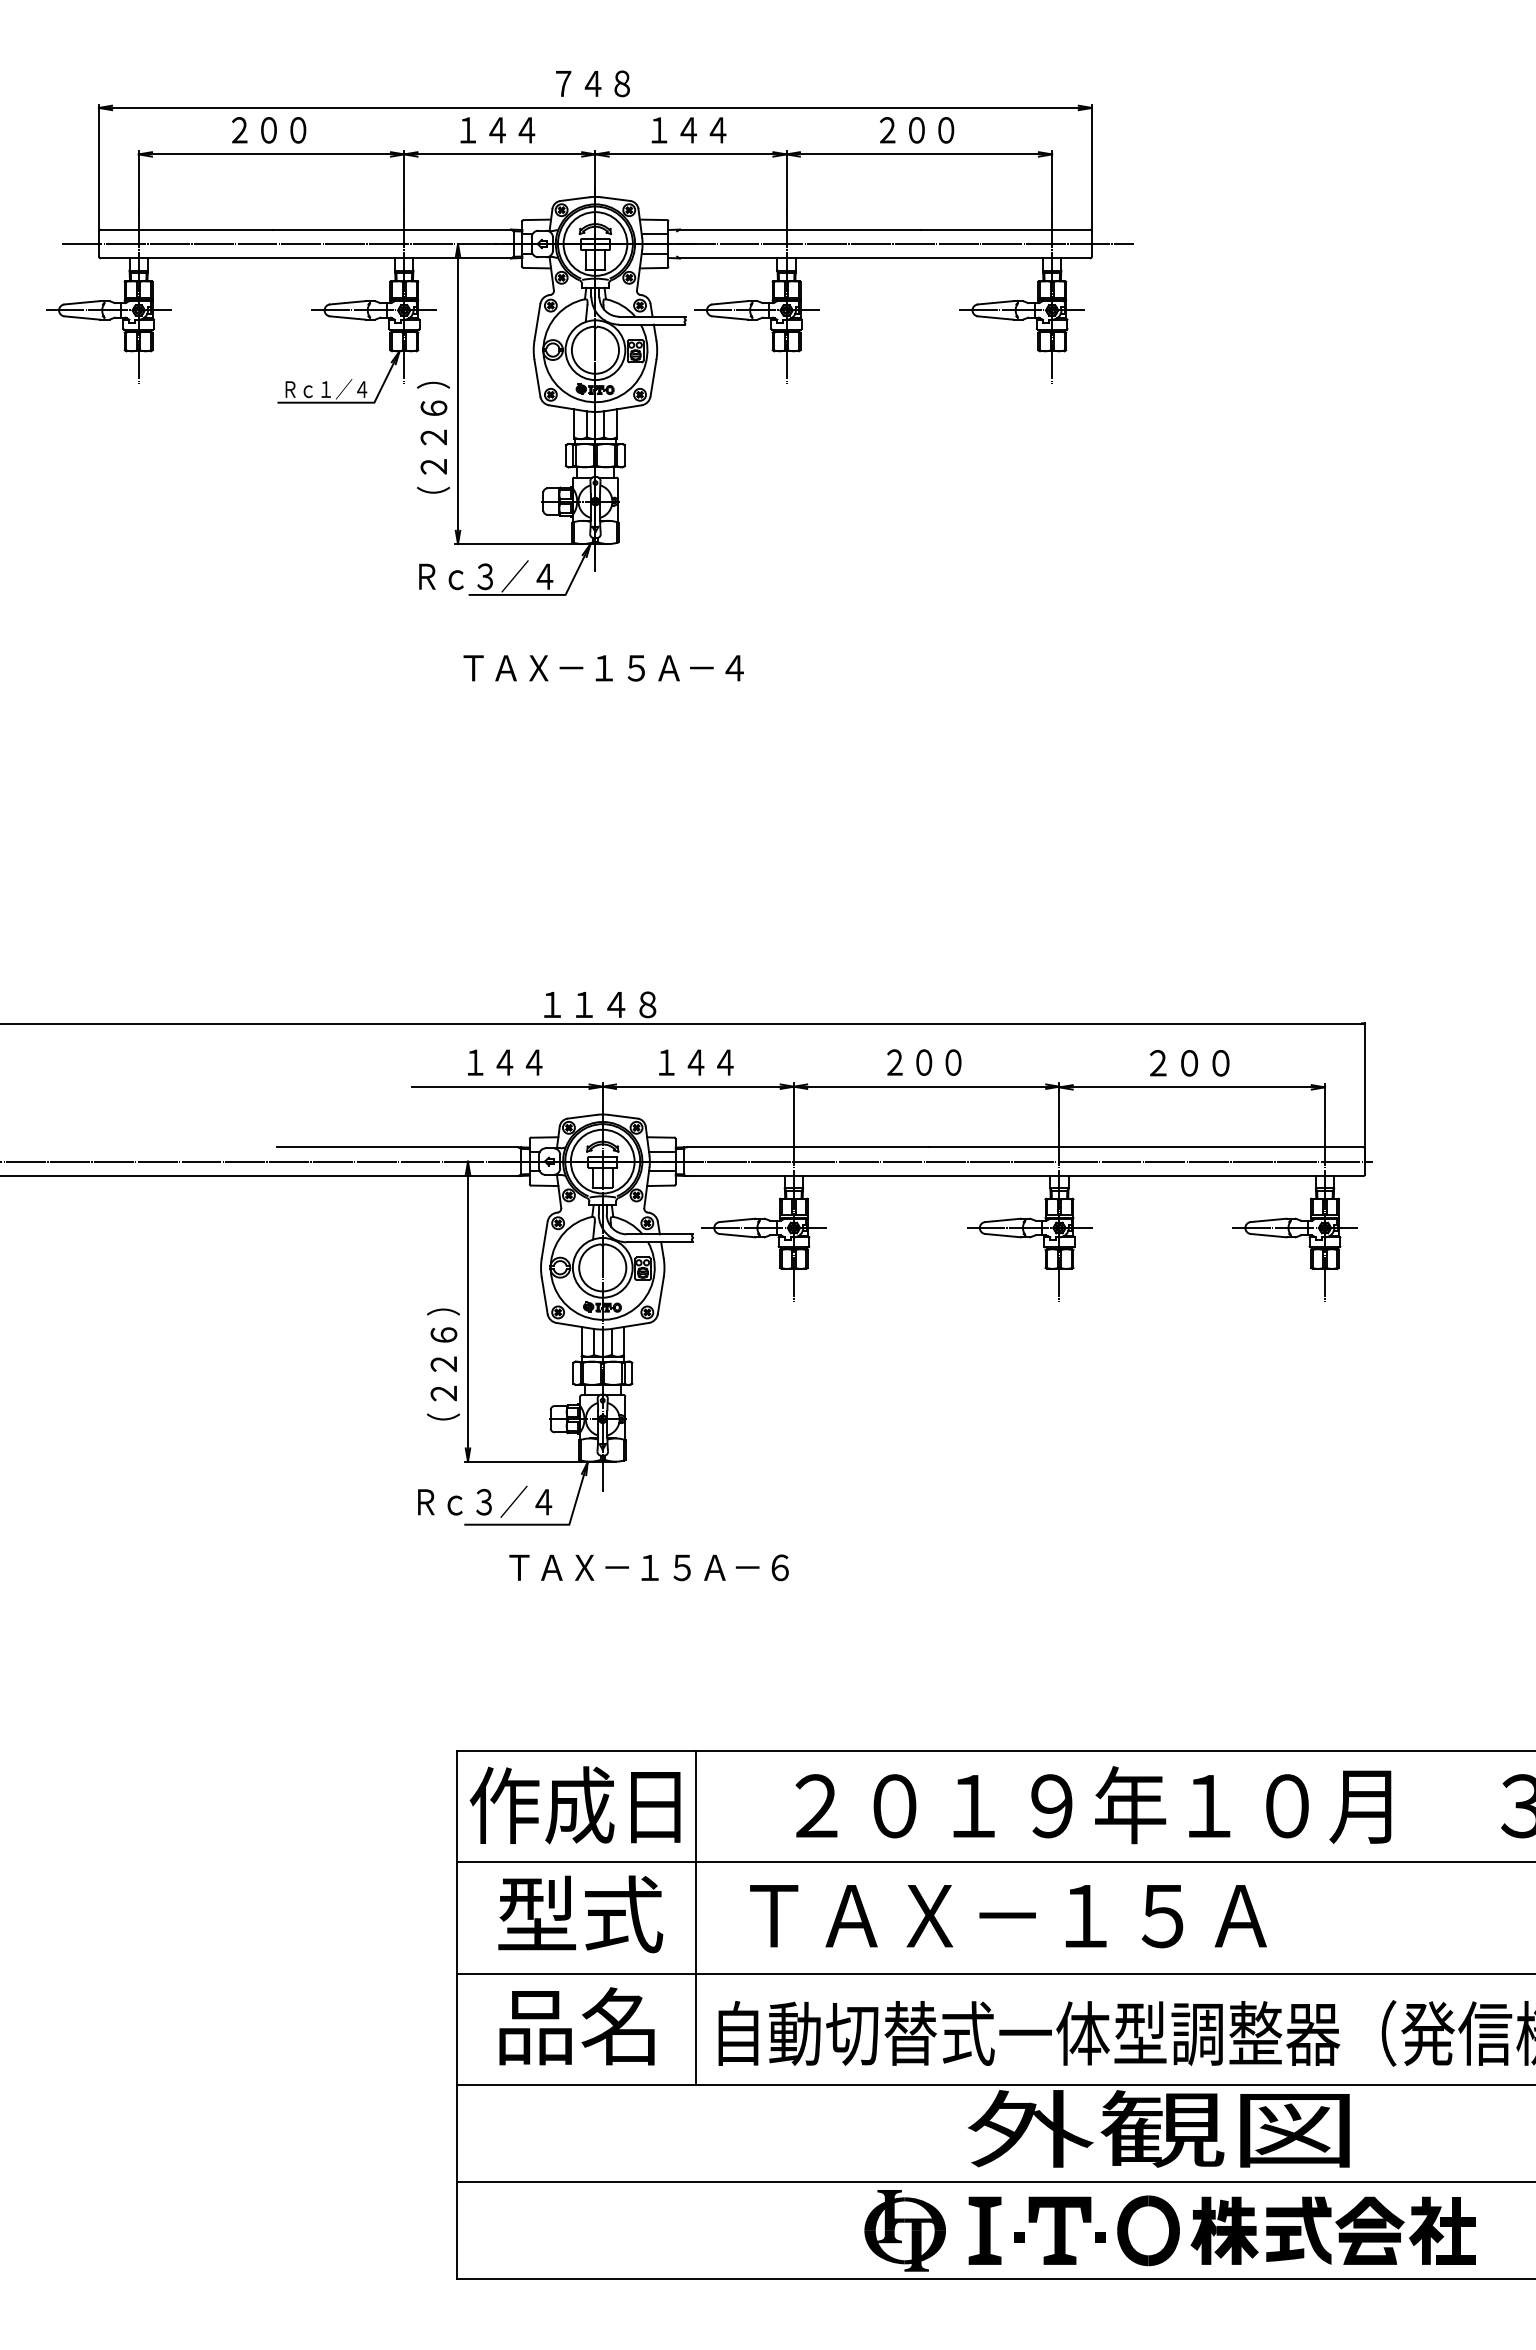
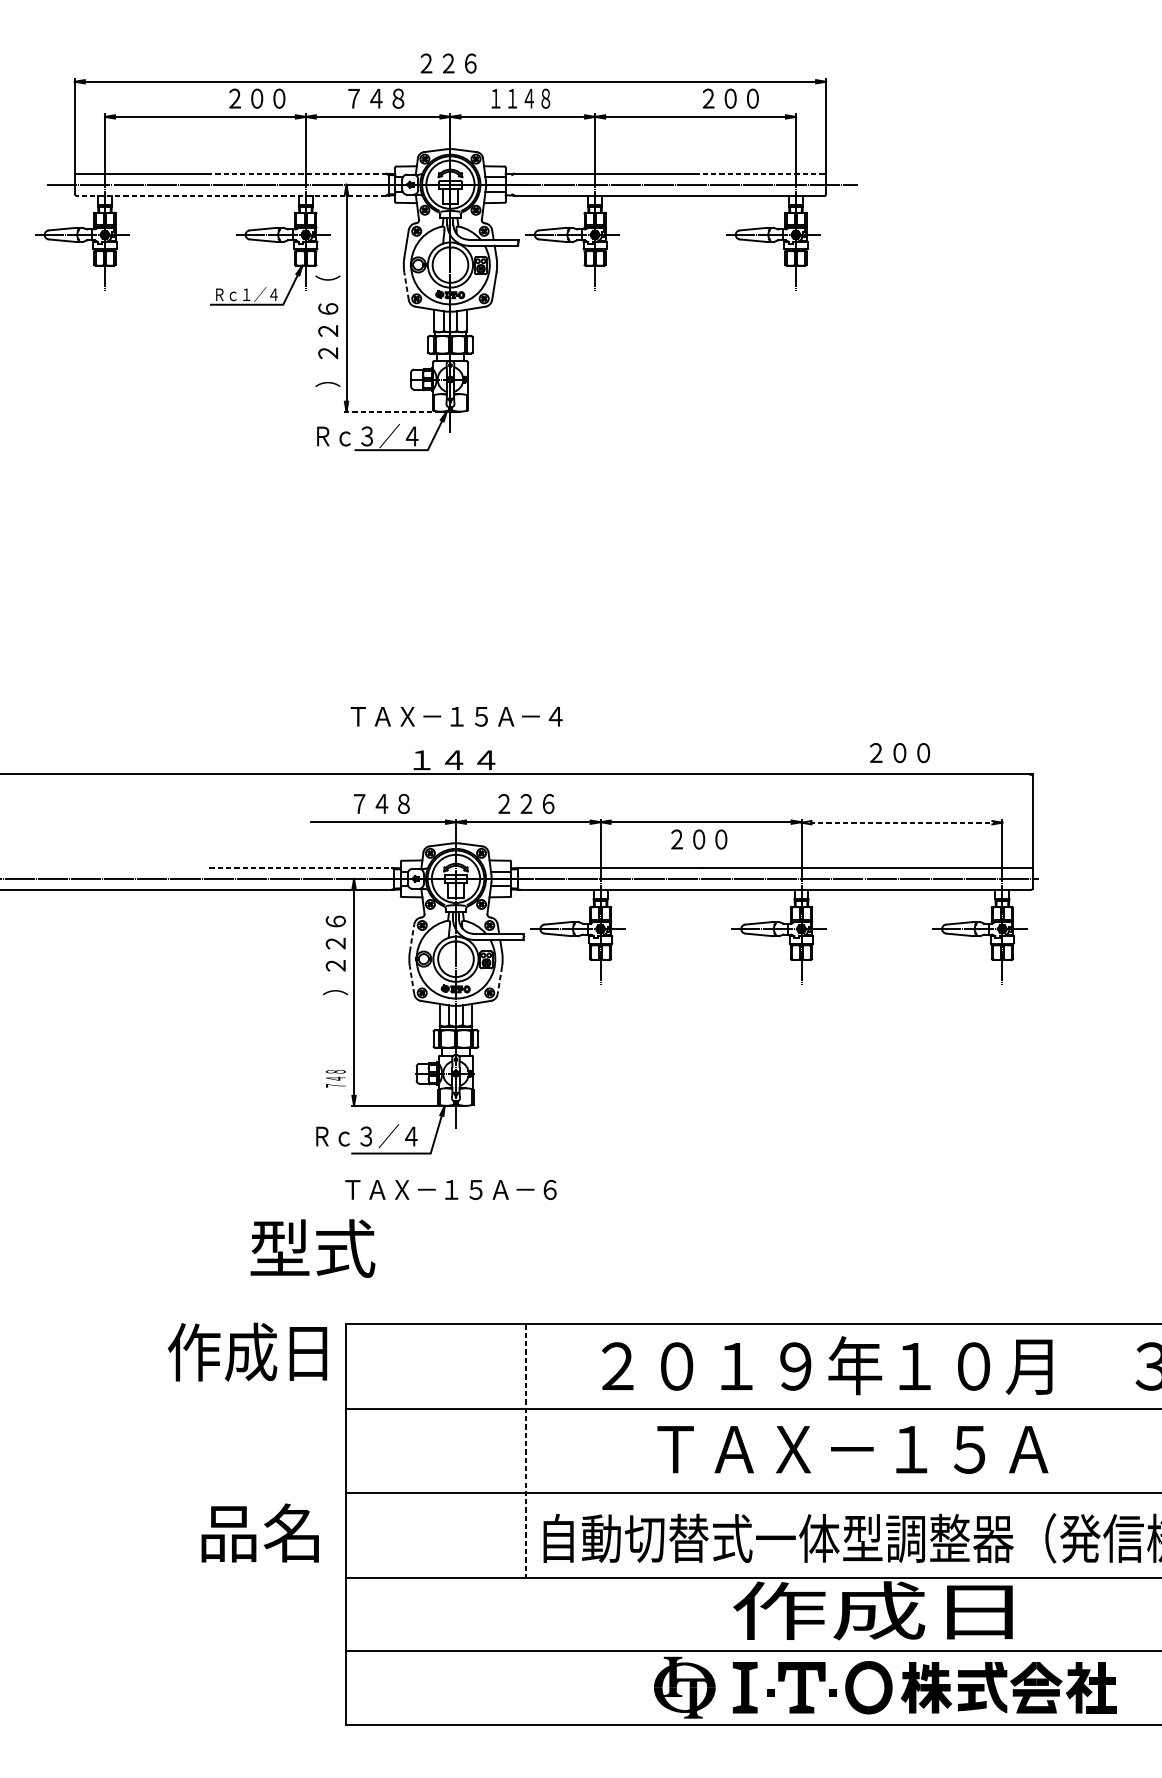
text: (592, 83) -> (448, 63), ７４８ -> ２２６
text: (269, 130) -> (257, 98), moved
text: (497, 130) -> (376, 98), １４４ -> ７４８
text: (688, 130) -> (520, 98), １４４ -> １１４８
text: (917, 130) -> (731, 98), moved
line: (394, 229) -> (298, 173), solid -> dashed
line: (1005, 229) -> (760, 173), solid -> dashed
line: (305, 258) -> (231, 195), solid -> dashed
text: (433, 376) -> (327, 284), ） -> （
line: (537, 377) -> (406, 285), solid -> dashed
text: (433, 498) -> (327, 377), （ -> ）
line: (518, 544) -> (392, 412), solid -> dashed
text: (603, 668) -> (456, 716), moved
text: (600, 1004) -> (454, 760), １１４８ -> １４４
text: (504, 1062) -> (381, 803), １４４ -> ７４８
text: (695, 1062) -> (526, 803), １４４ -> ２２６
text: (924, 1062) -> (699, 839), moved
text: (1189, 1063) -> (899, 753), moved
line: (1192, 1087) -> (902, 822), solid -> dashed
line: (397, 1147) -> (300, 868), solid -> dashed
line: (544, 1239) -> (411, 937), solid -> dashed
line: (544, 1295) -> (411, 980), solid -> dashed
line: (660, 1296) -> (499, 980), solid -> dashed
text: (443, 1364) -> (335, 943), moved
text: (443, 1425) -> (335, 1078), （ -> ７４８
text: (648, 1567) -> (450, 1189), moved
text: (574, 1805) -> (247, 1352), moved
text: (580, 1914) -> (312, 1248), moved
text: (1008, 1916) -> (852, 1449), moved
line: (695, 1918) -> (526, 1451), solid -> dashed
text: (576, 2026) -> (259, 1533), moved
text: (1158, 2129) -> (876, 1611), 外観図 -> 作成日

